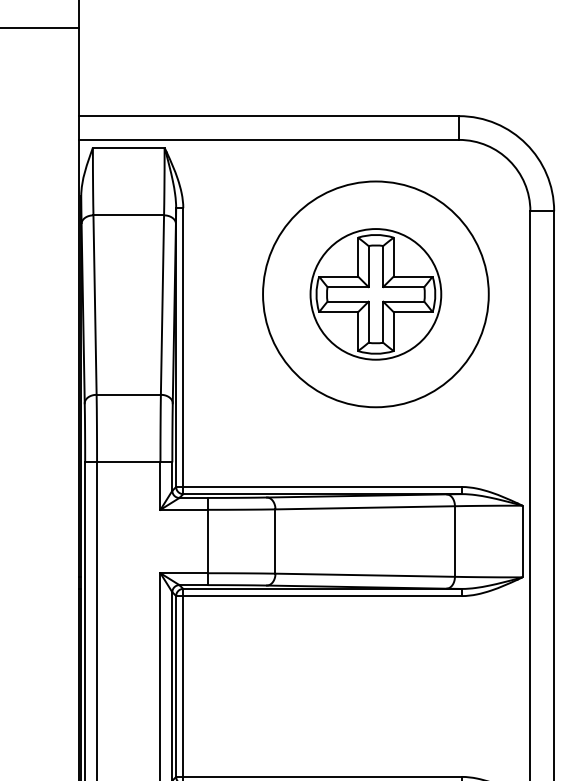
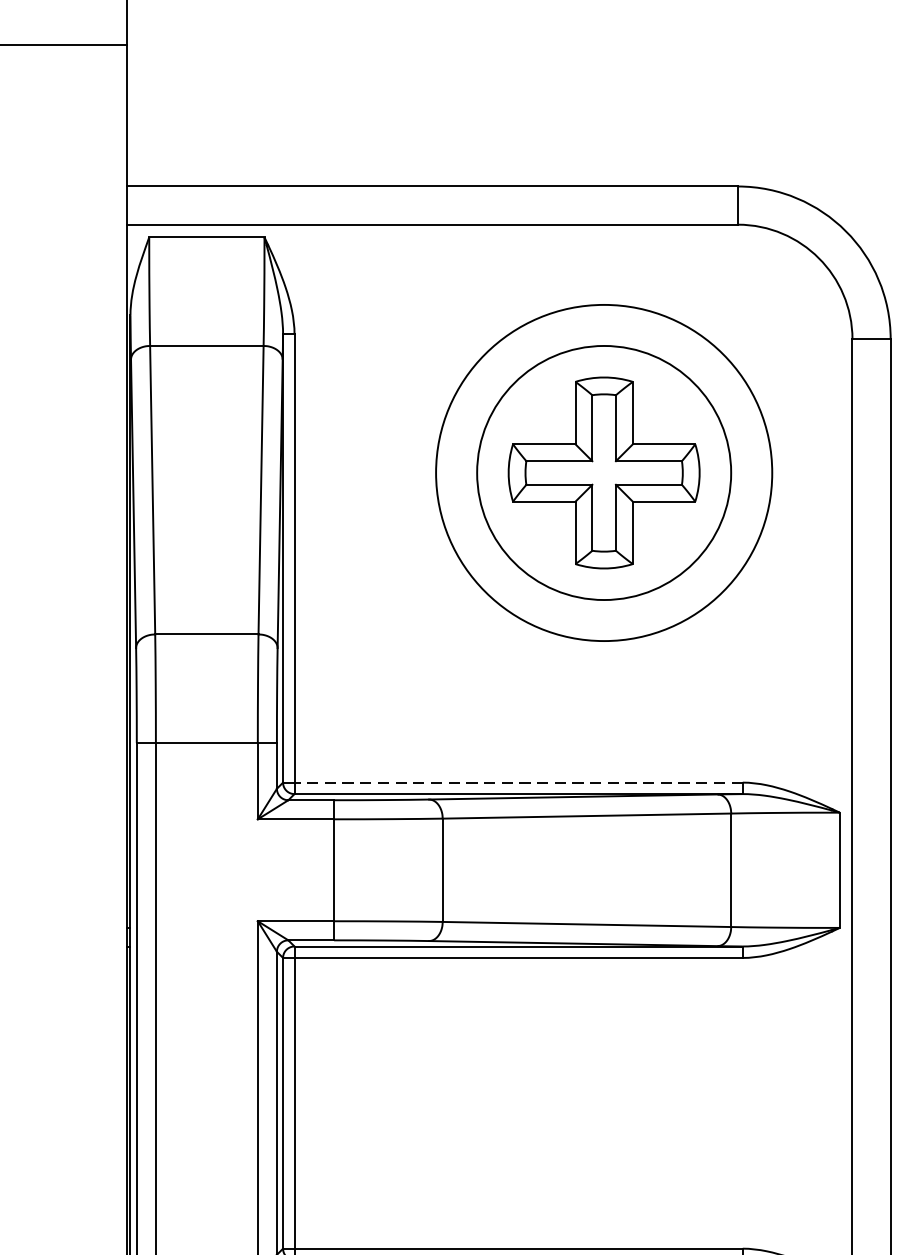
circle: (375, 294) -> (603, 473), size x0.7
circle: (375, 294) -> (603, 473), size x1.6
line: (322, 487) -> (518, 783), solid -> dashed

